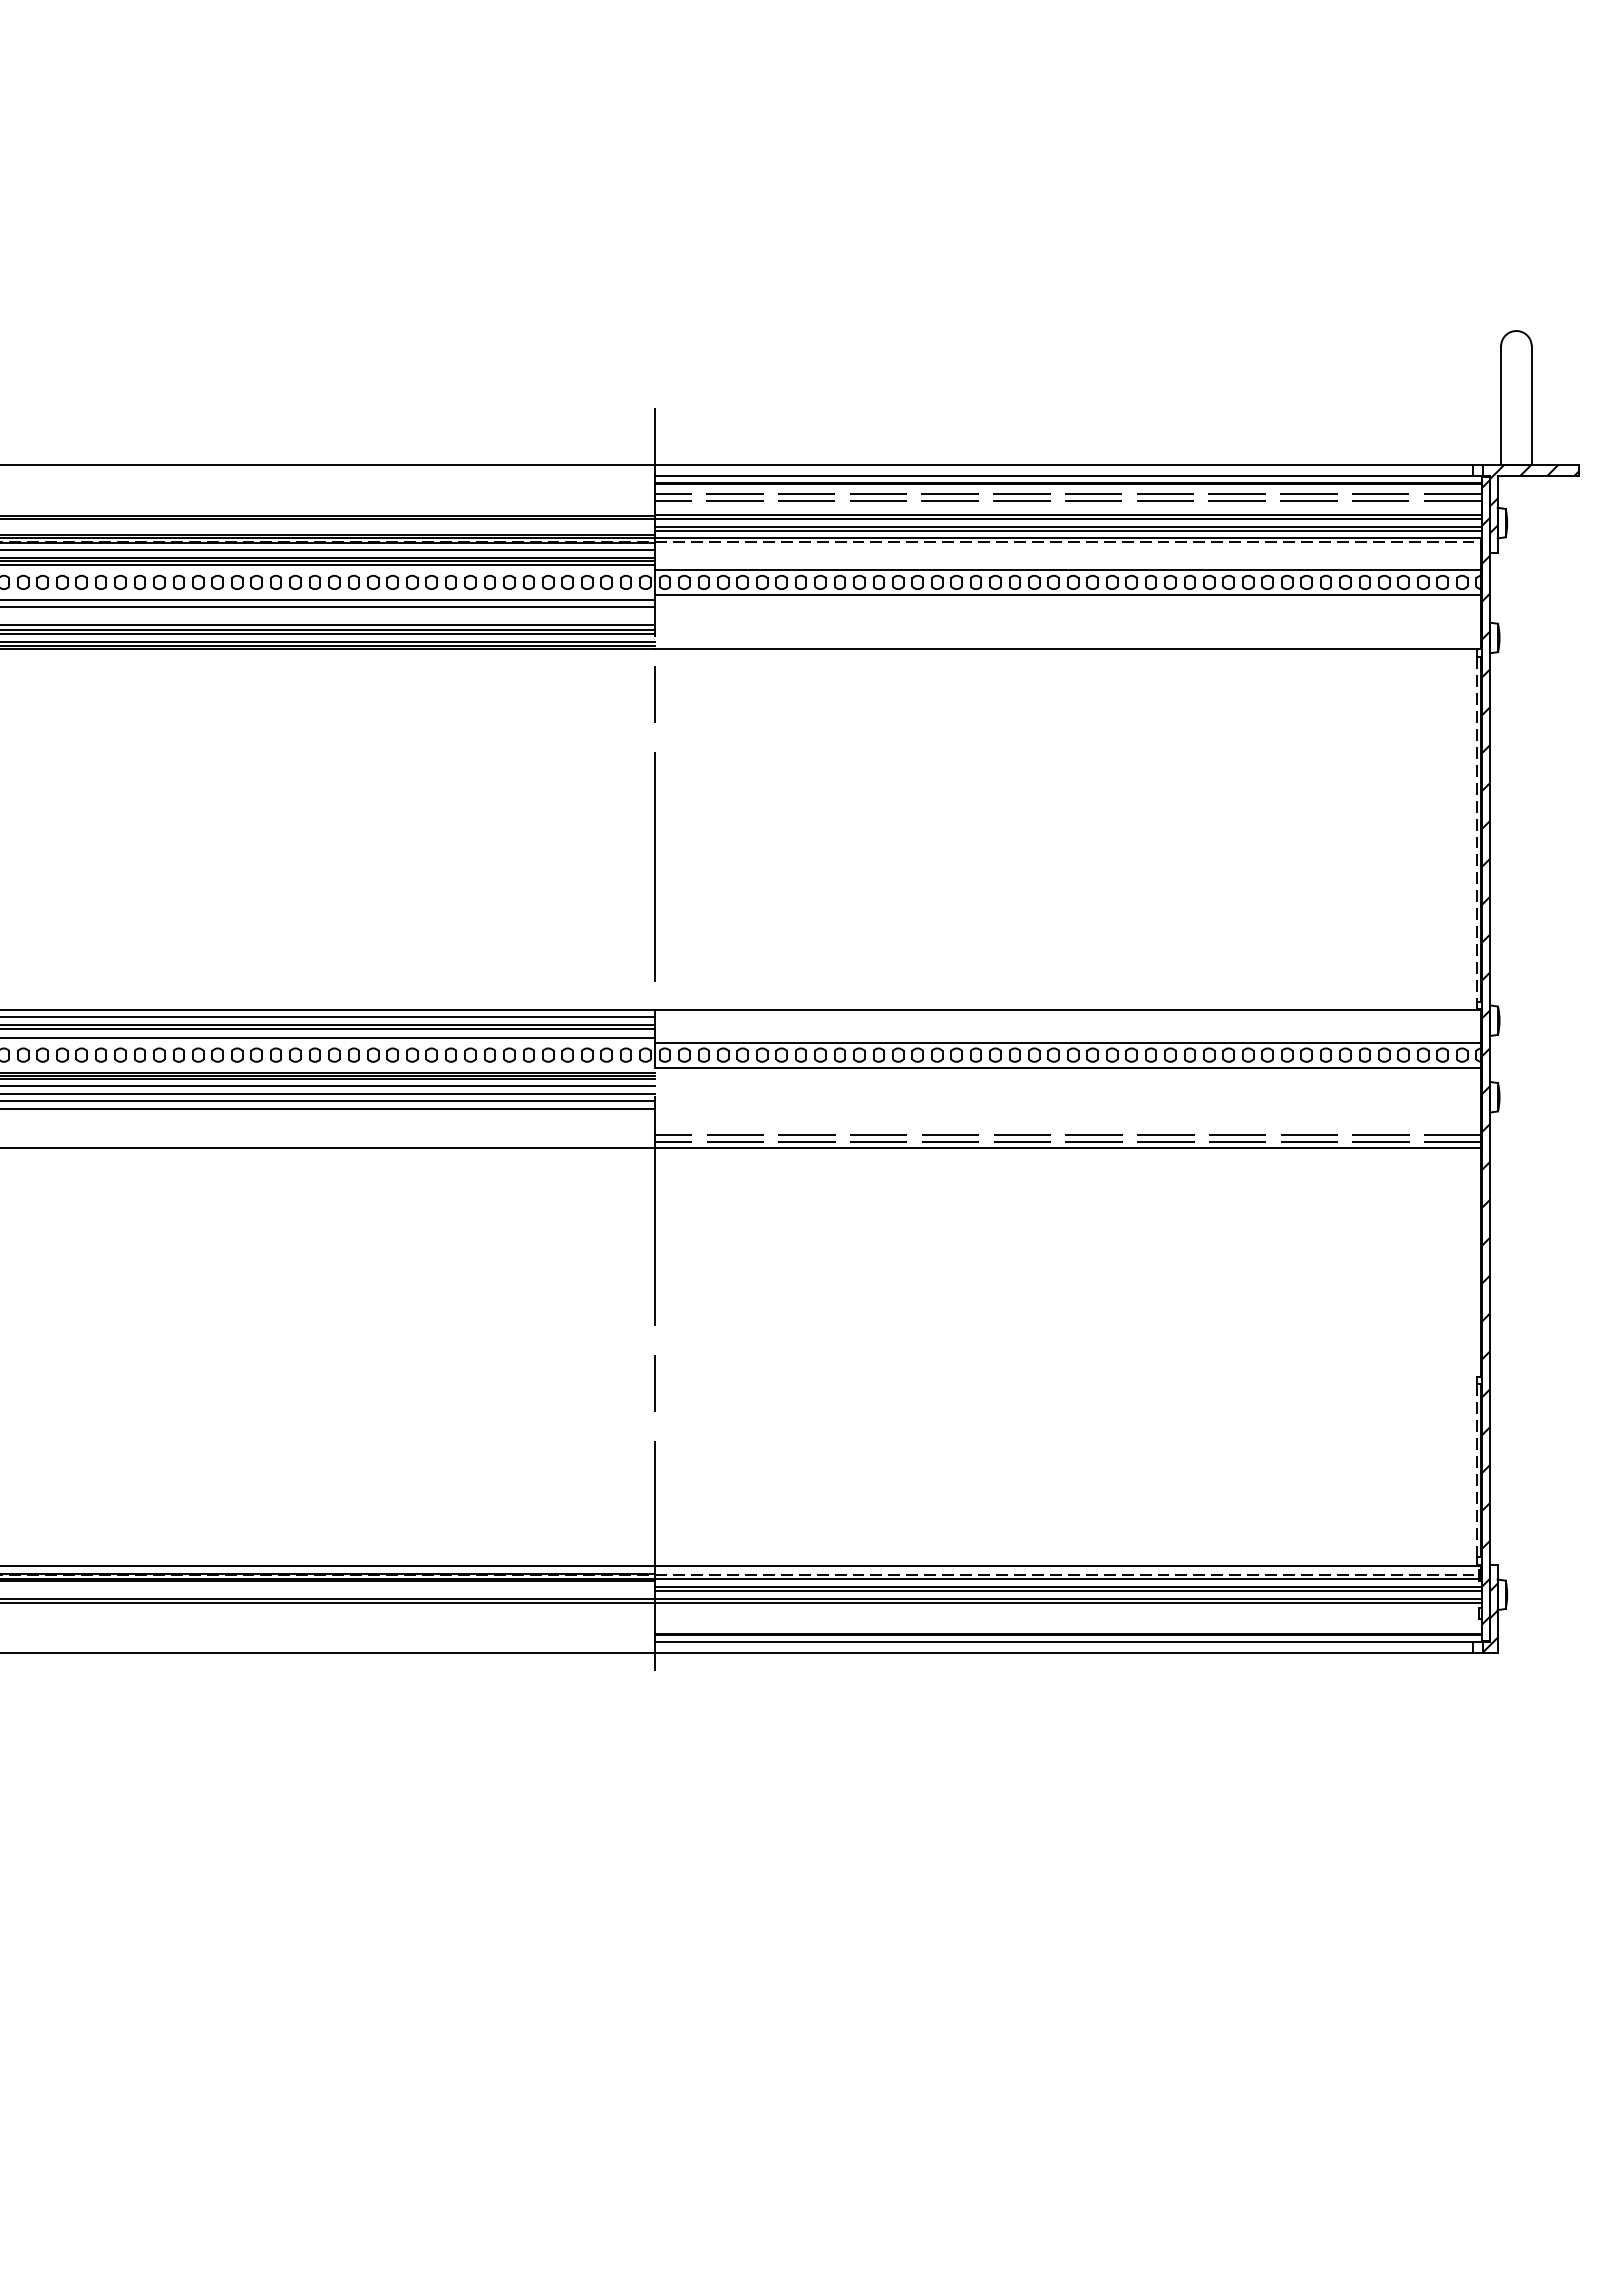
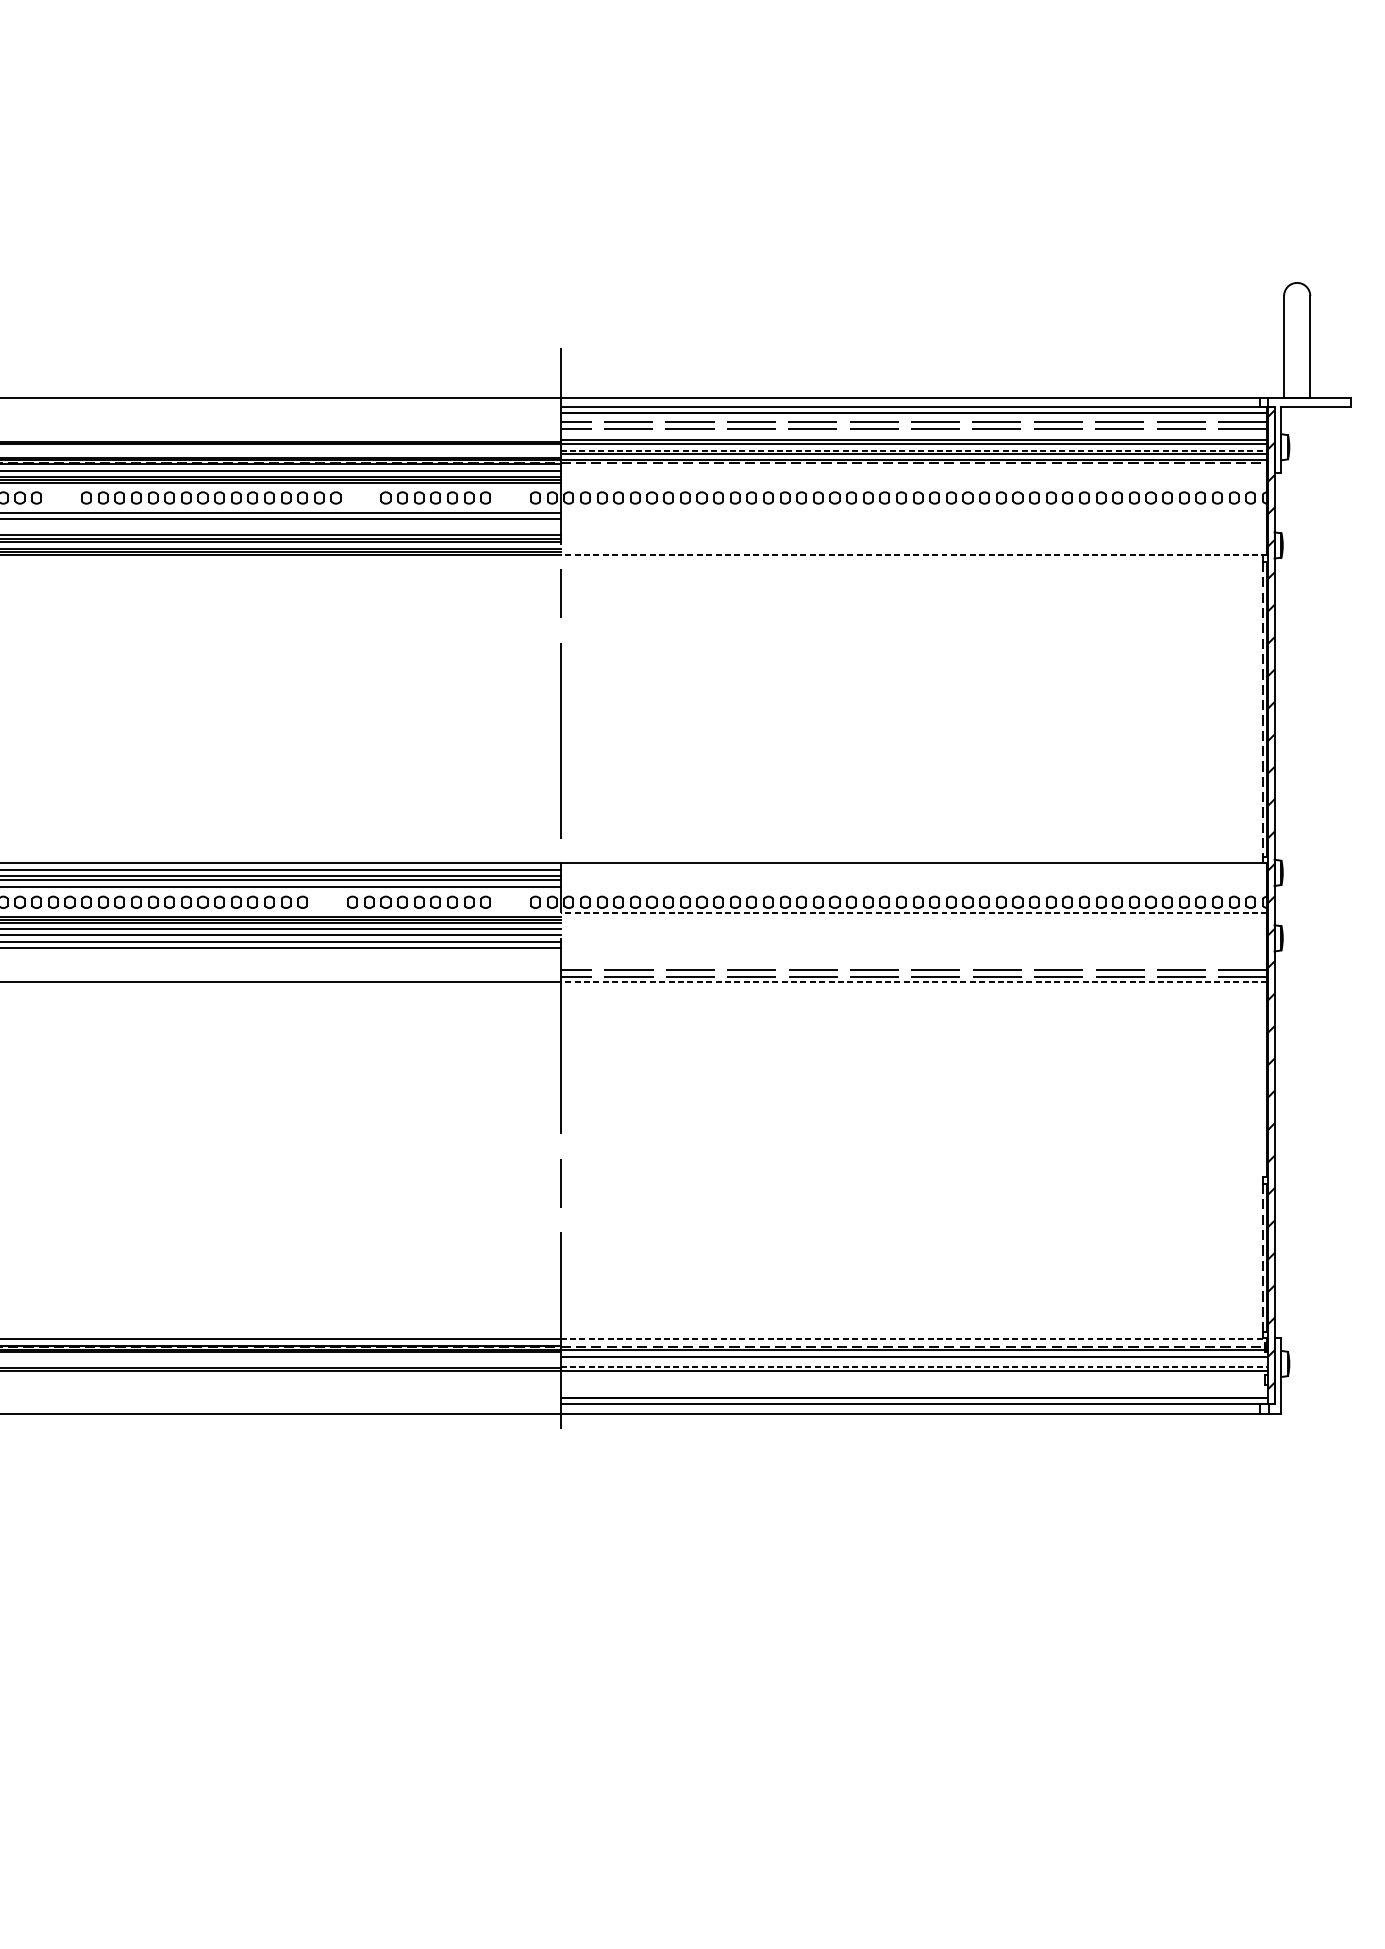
hatch: (1534, 508) -> (1312, 434), removed
line: (1068, 526) -> (914, 450), solid -> dashed
line: (1068, 570) -> (914, 487), removed
part: (71, 581) -> (61, 497), removed
part: (421, 581) -> (360, 497), removed
part: (596, 581) -> (510, 497), removed
line: (1068, 594) -> (914, 508), removed
line: (1067, 649) -> (913, 555), solid -> dashed
line: (1068, 1042) -> (914, 891), removed
part: (382, 1054) -> (327, 901), removed
part: (596, 1054) -> (510, 901), removed
line: (1067, 1067) -> (913, 912), solid -> dashed
line: (1067, 1148) -> (913, 982), solid -> dashed
line: (1068, 1566) -> (914, 1339), solid -> dashed
line: (1068, 1591) -> (914, 1361), removed
line: (1068, 1598) -> (914, 1367), solid -> dashed
hatch: (1490, 1617) -> (1275, 1383), removed

